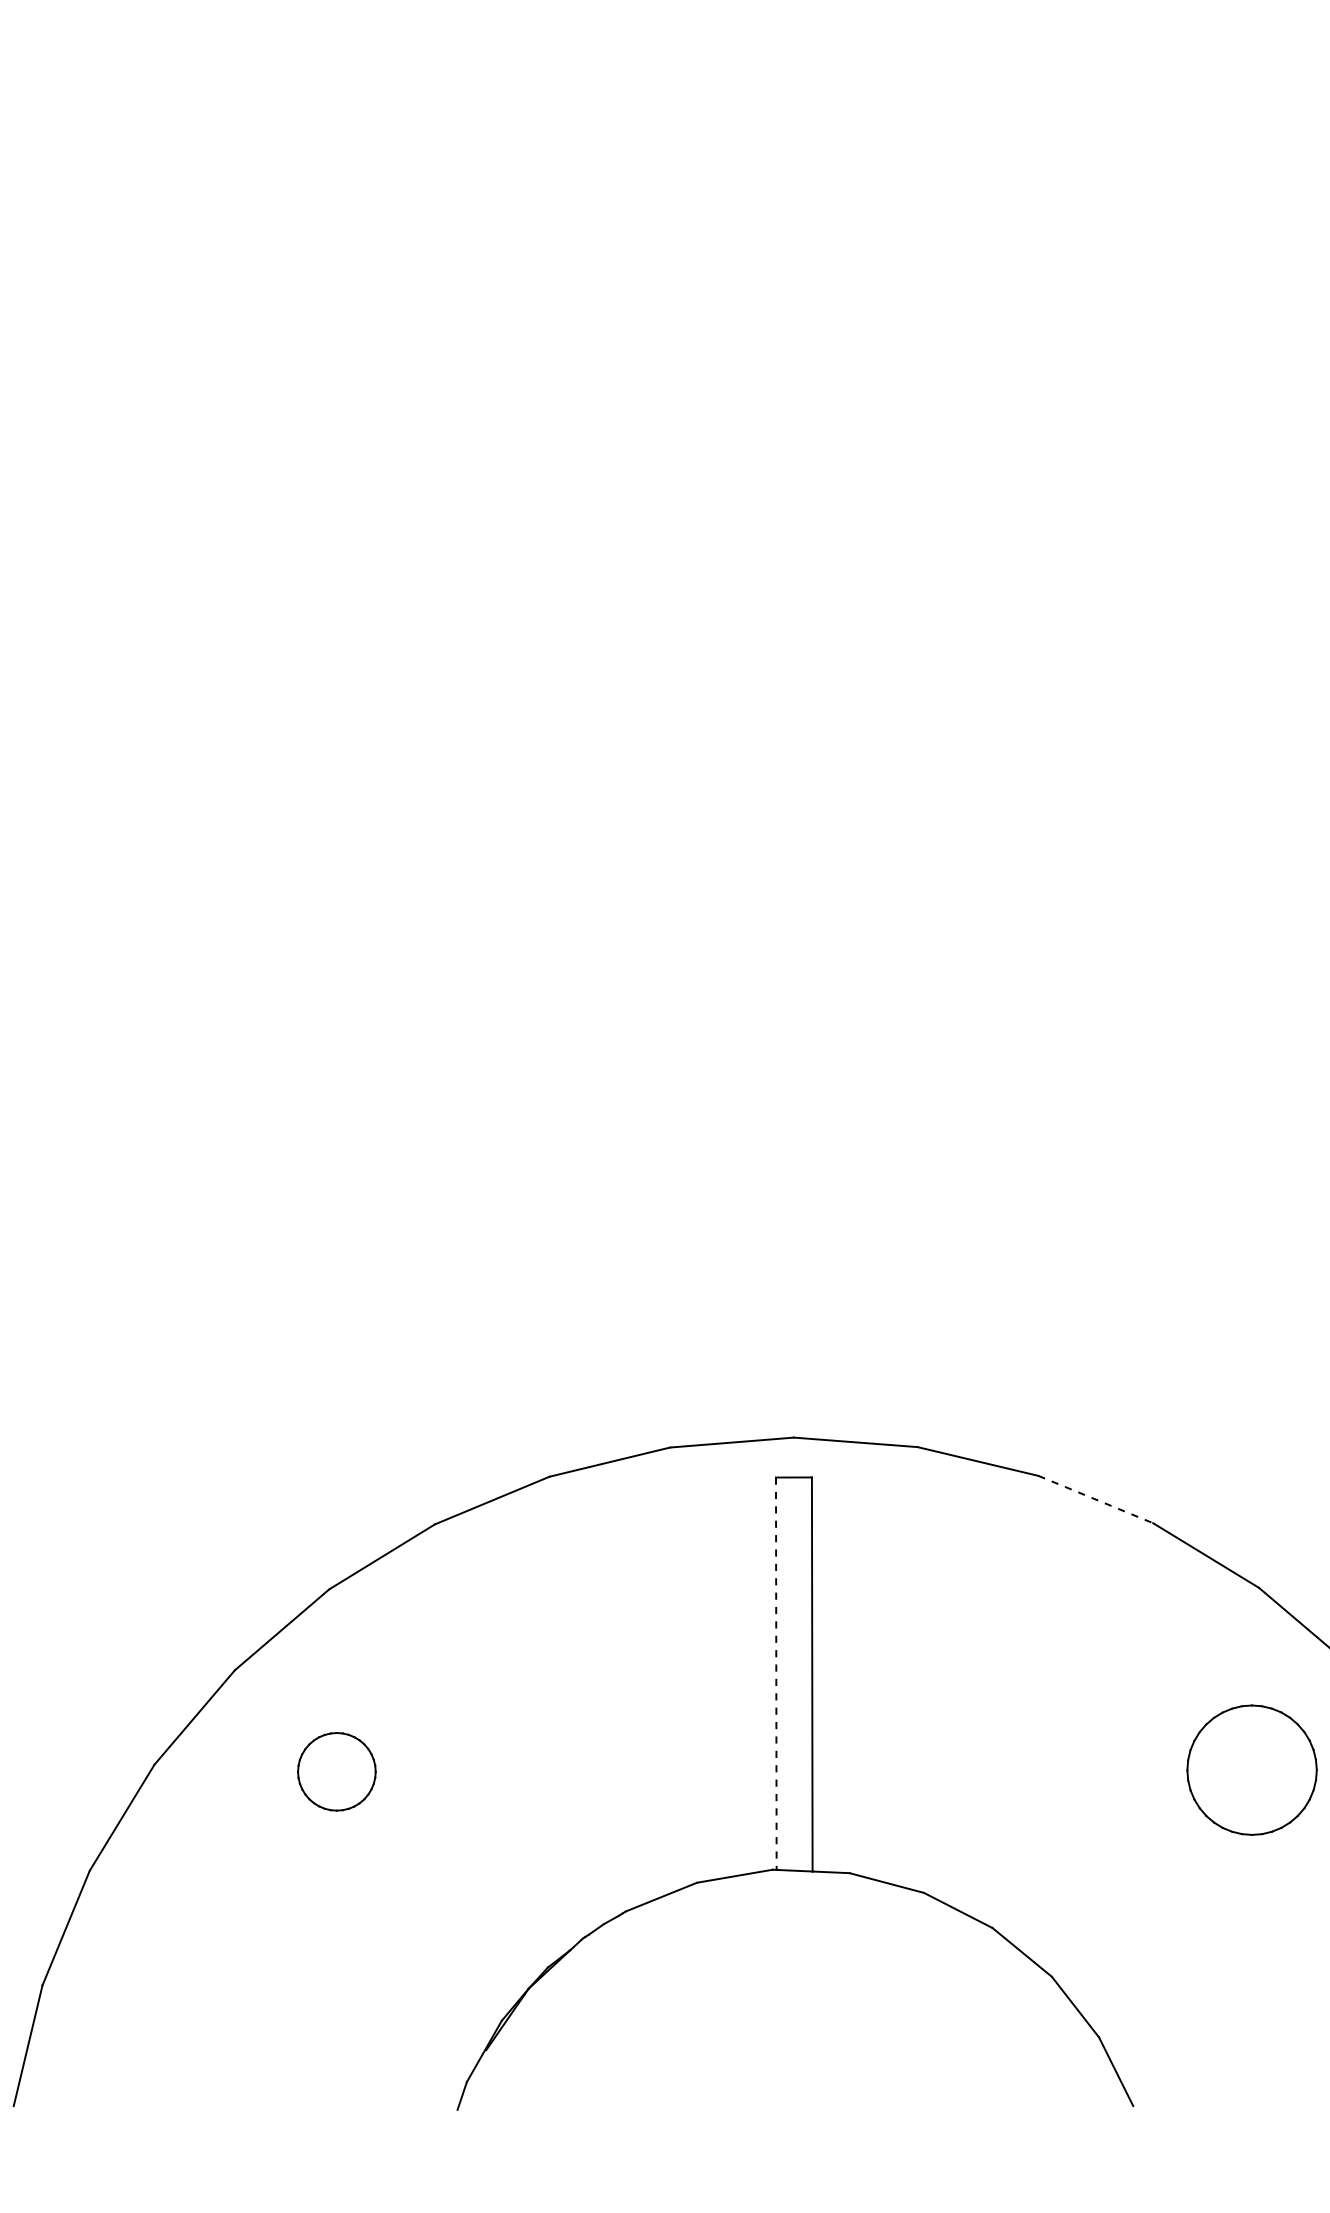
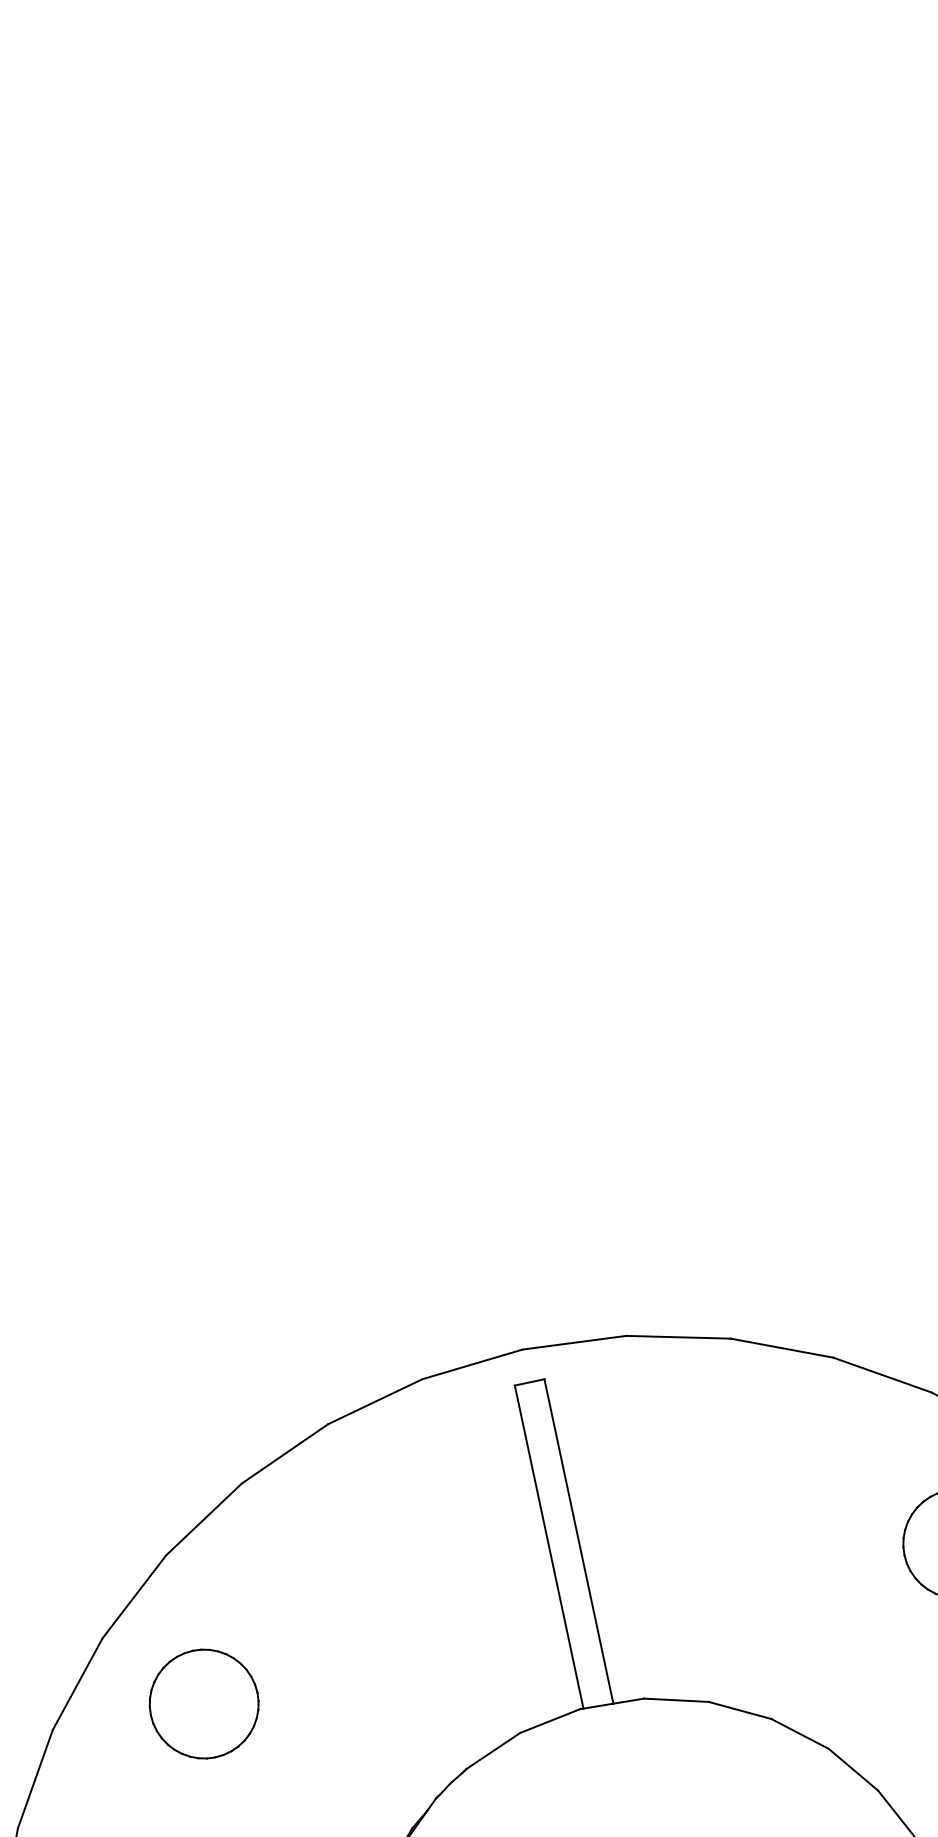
line: (1096, 1499) -> (782, 1348), dashed -> solid
line: (776, 1674) -> (549, 1547), dashed -> solid
part: (336, 1771) -> (203, 1703), size x1.67

